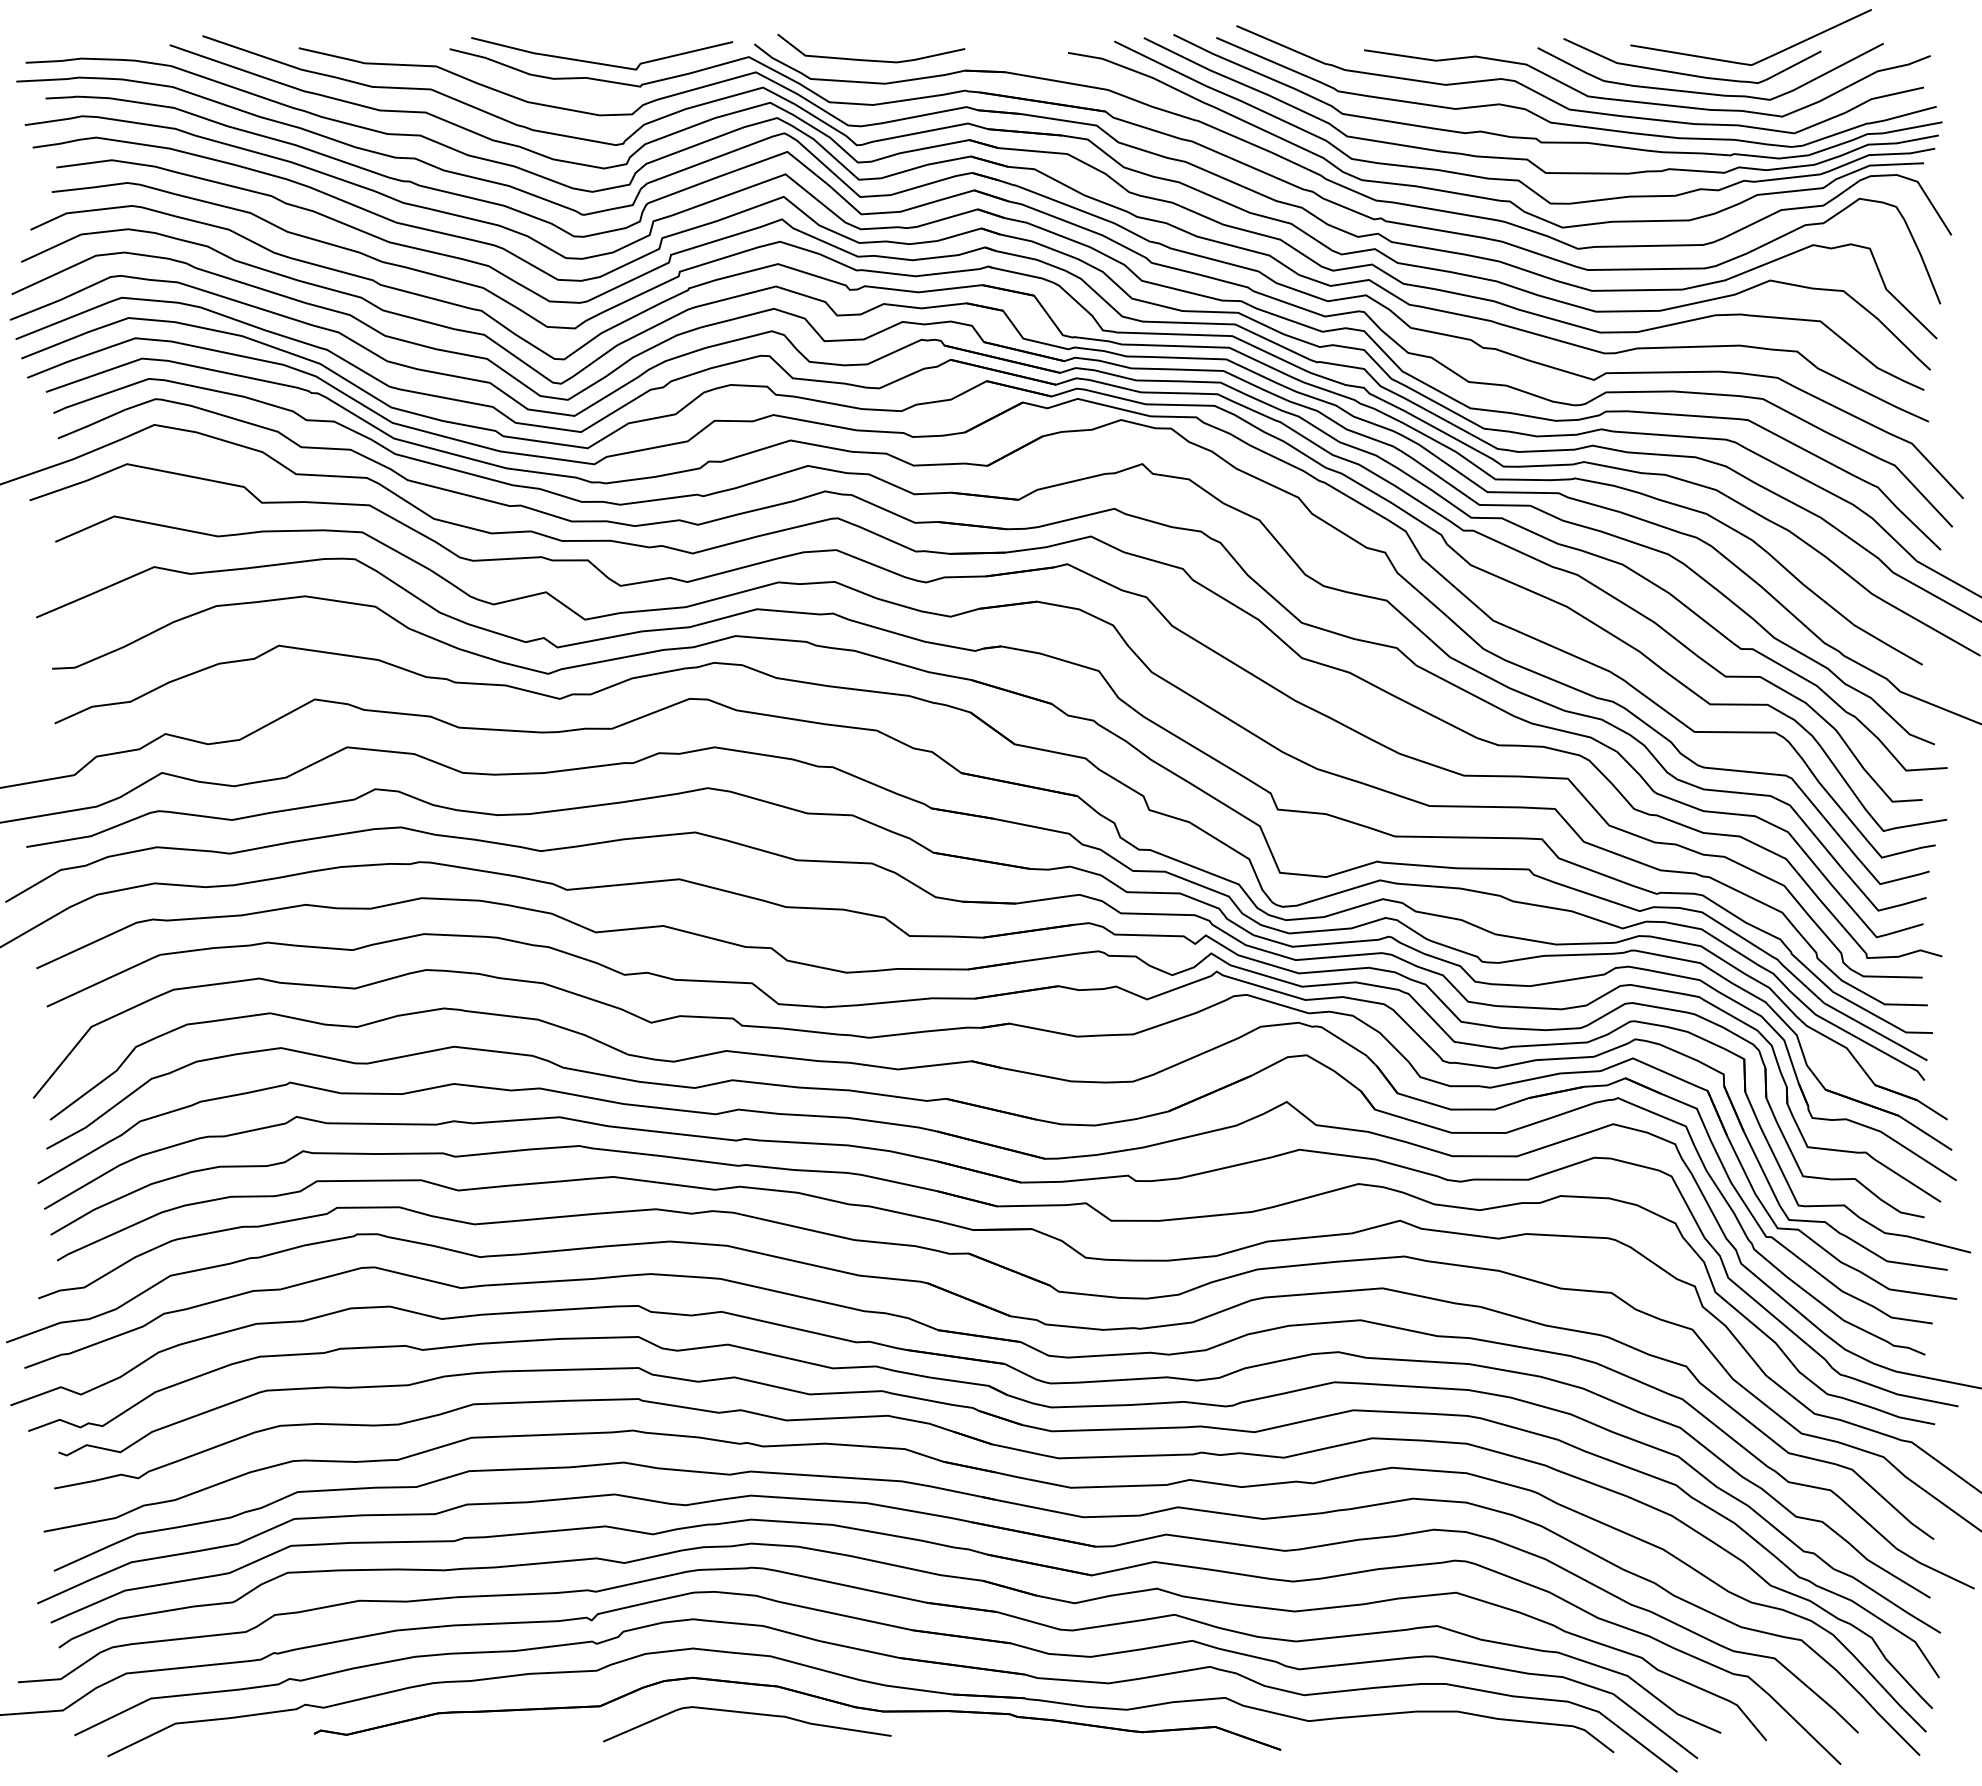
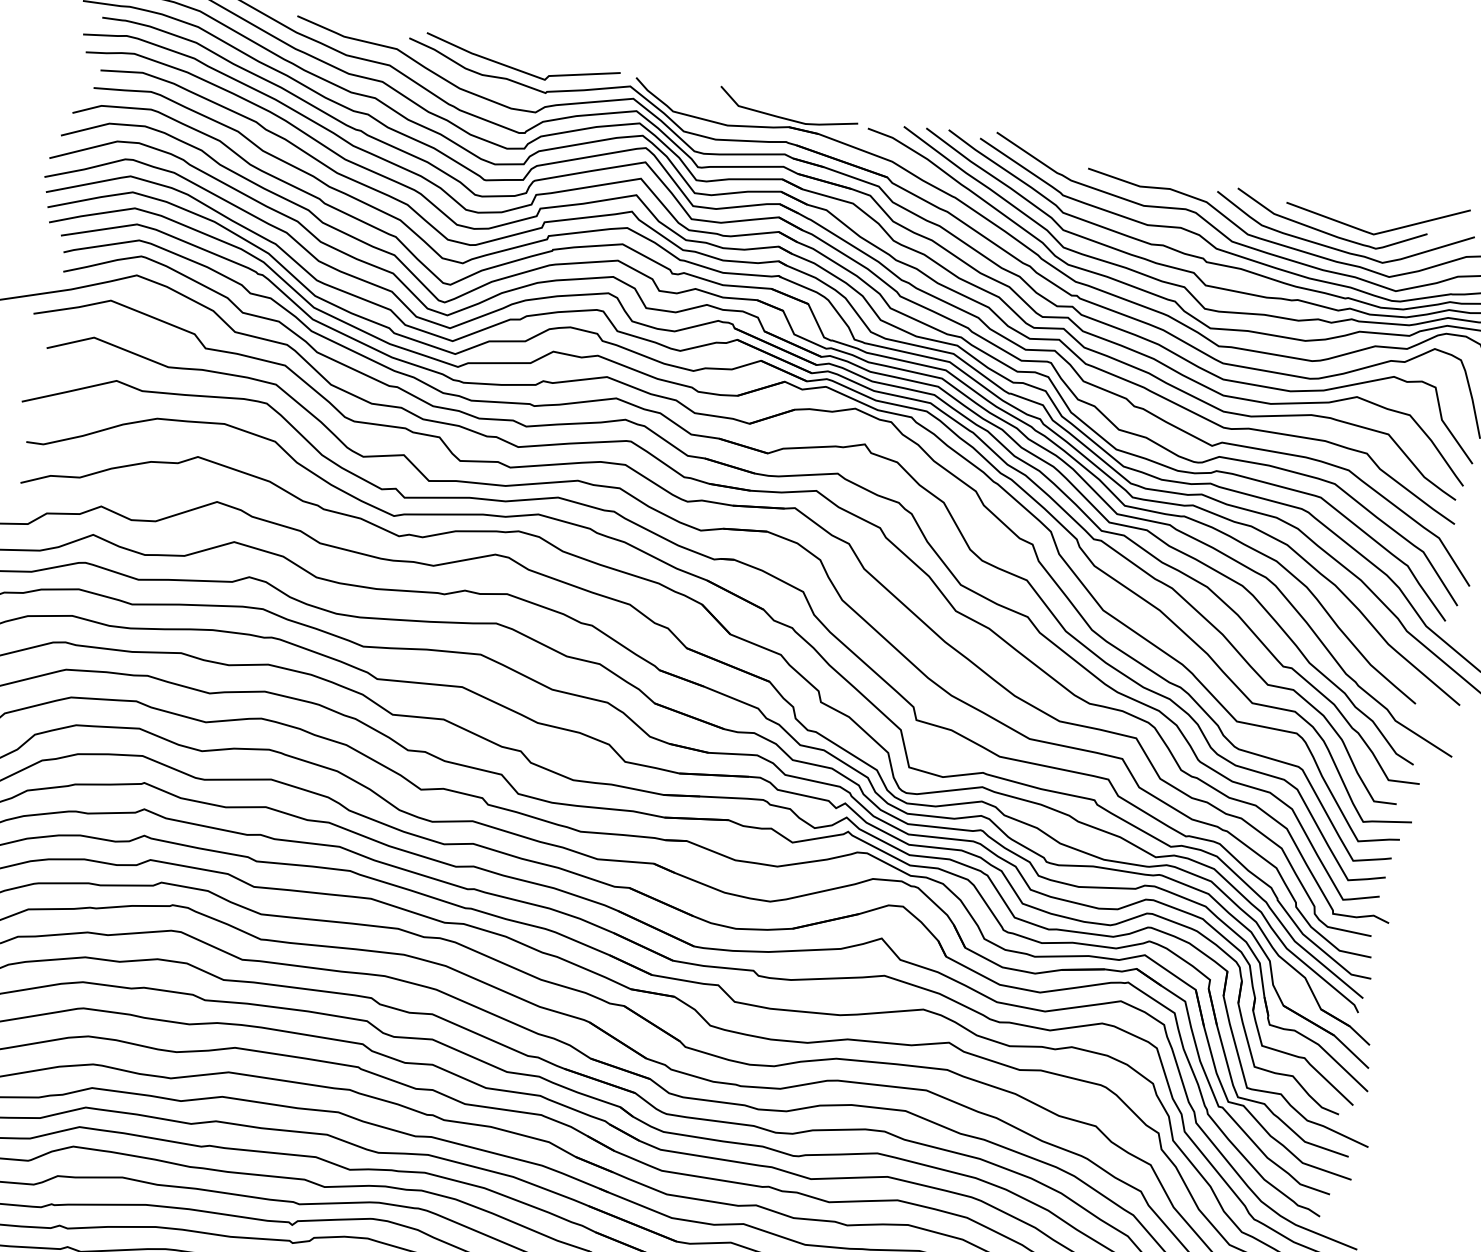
curve: (871, 59) -> (787, 118), moved

